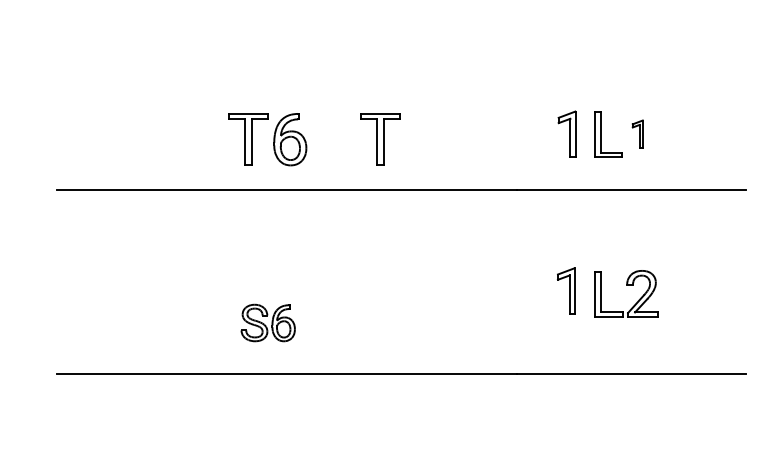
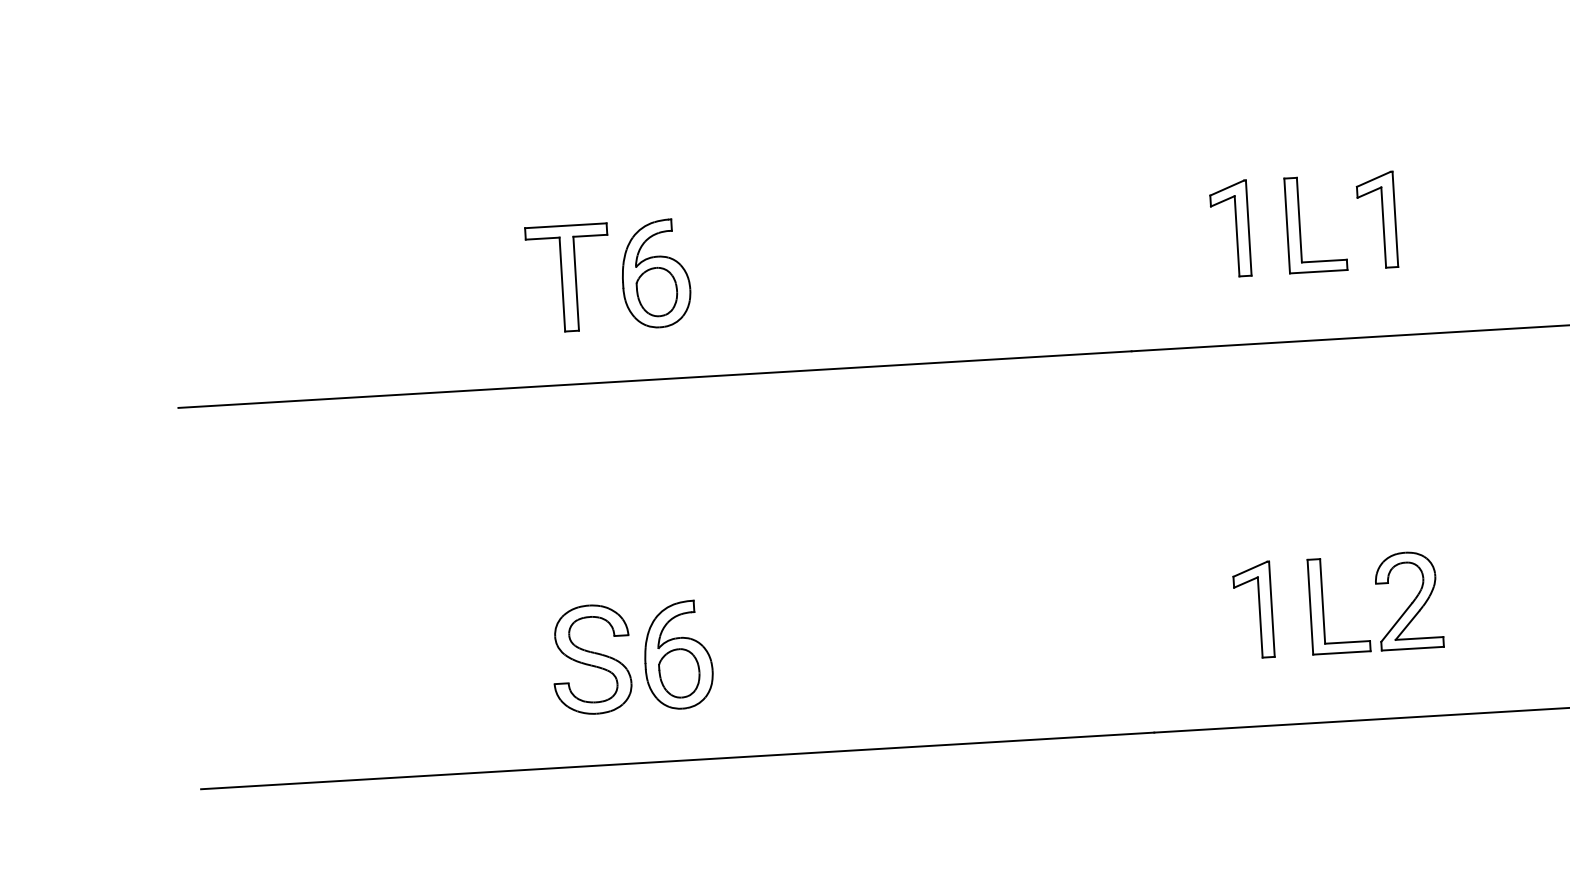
part: (637, 133) -> (1375, 218), size x1.67
part: (380, 139) -> (843, 262), removed
part: (626, 285) -> (1374, 585), moved
part: (566, 290) -> (1253, 608), moved
part: (268, 322) -> (633, 656), size x1.43

